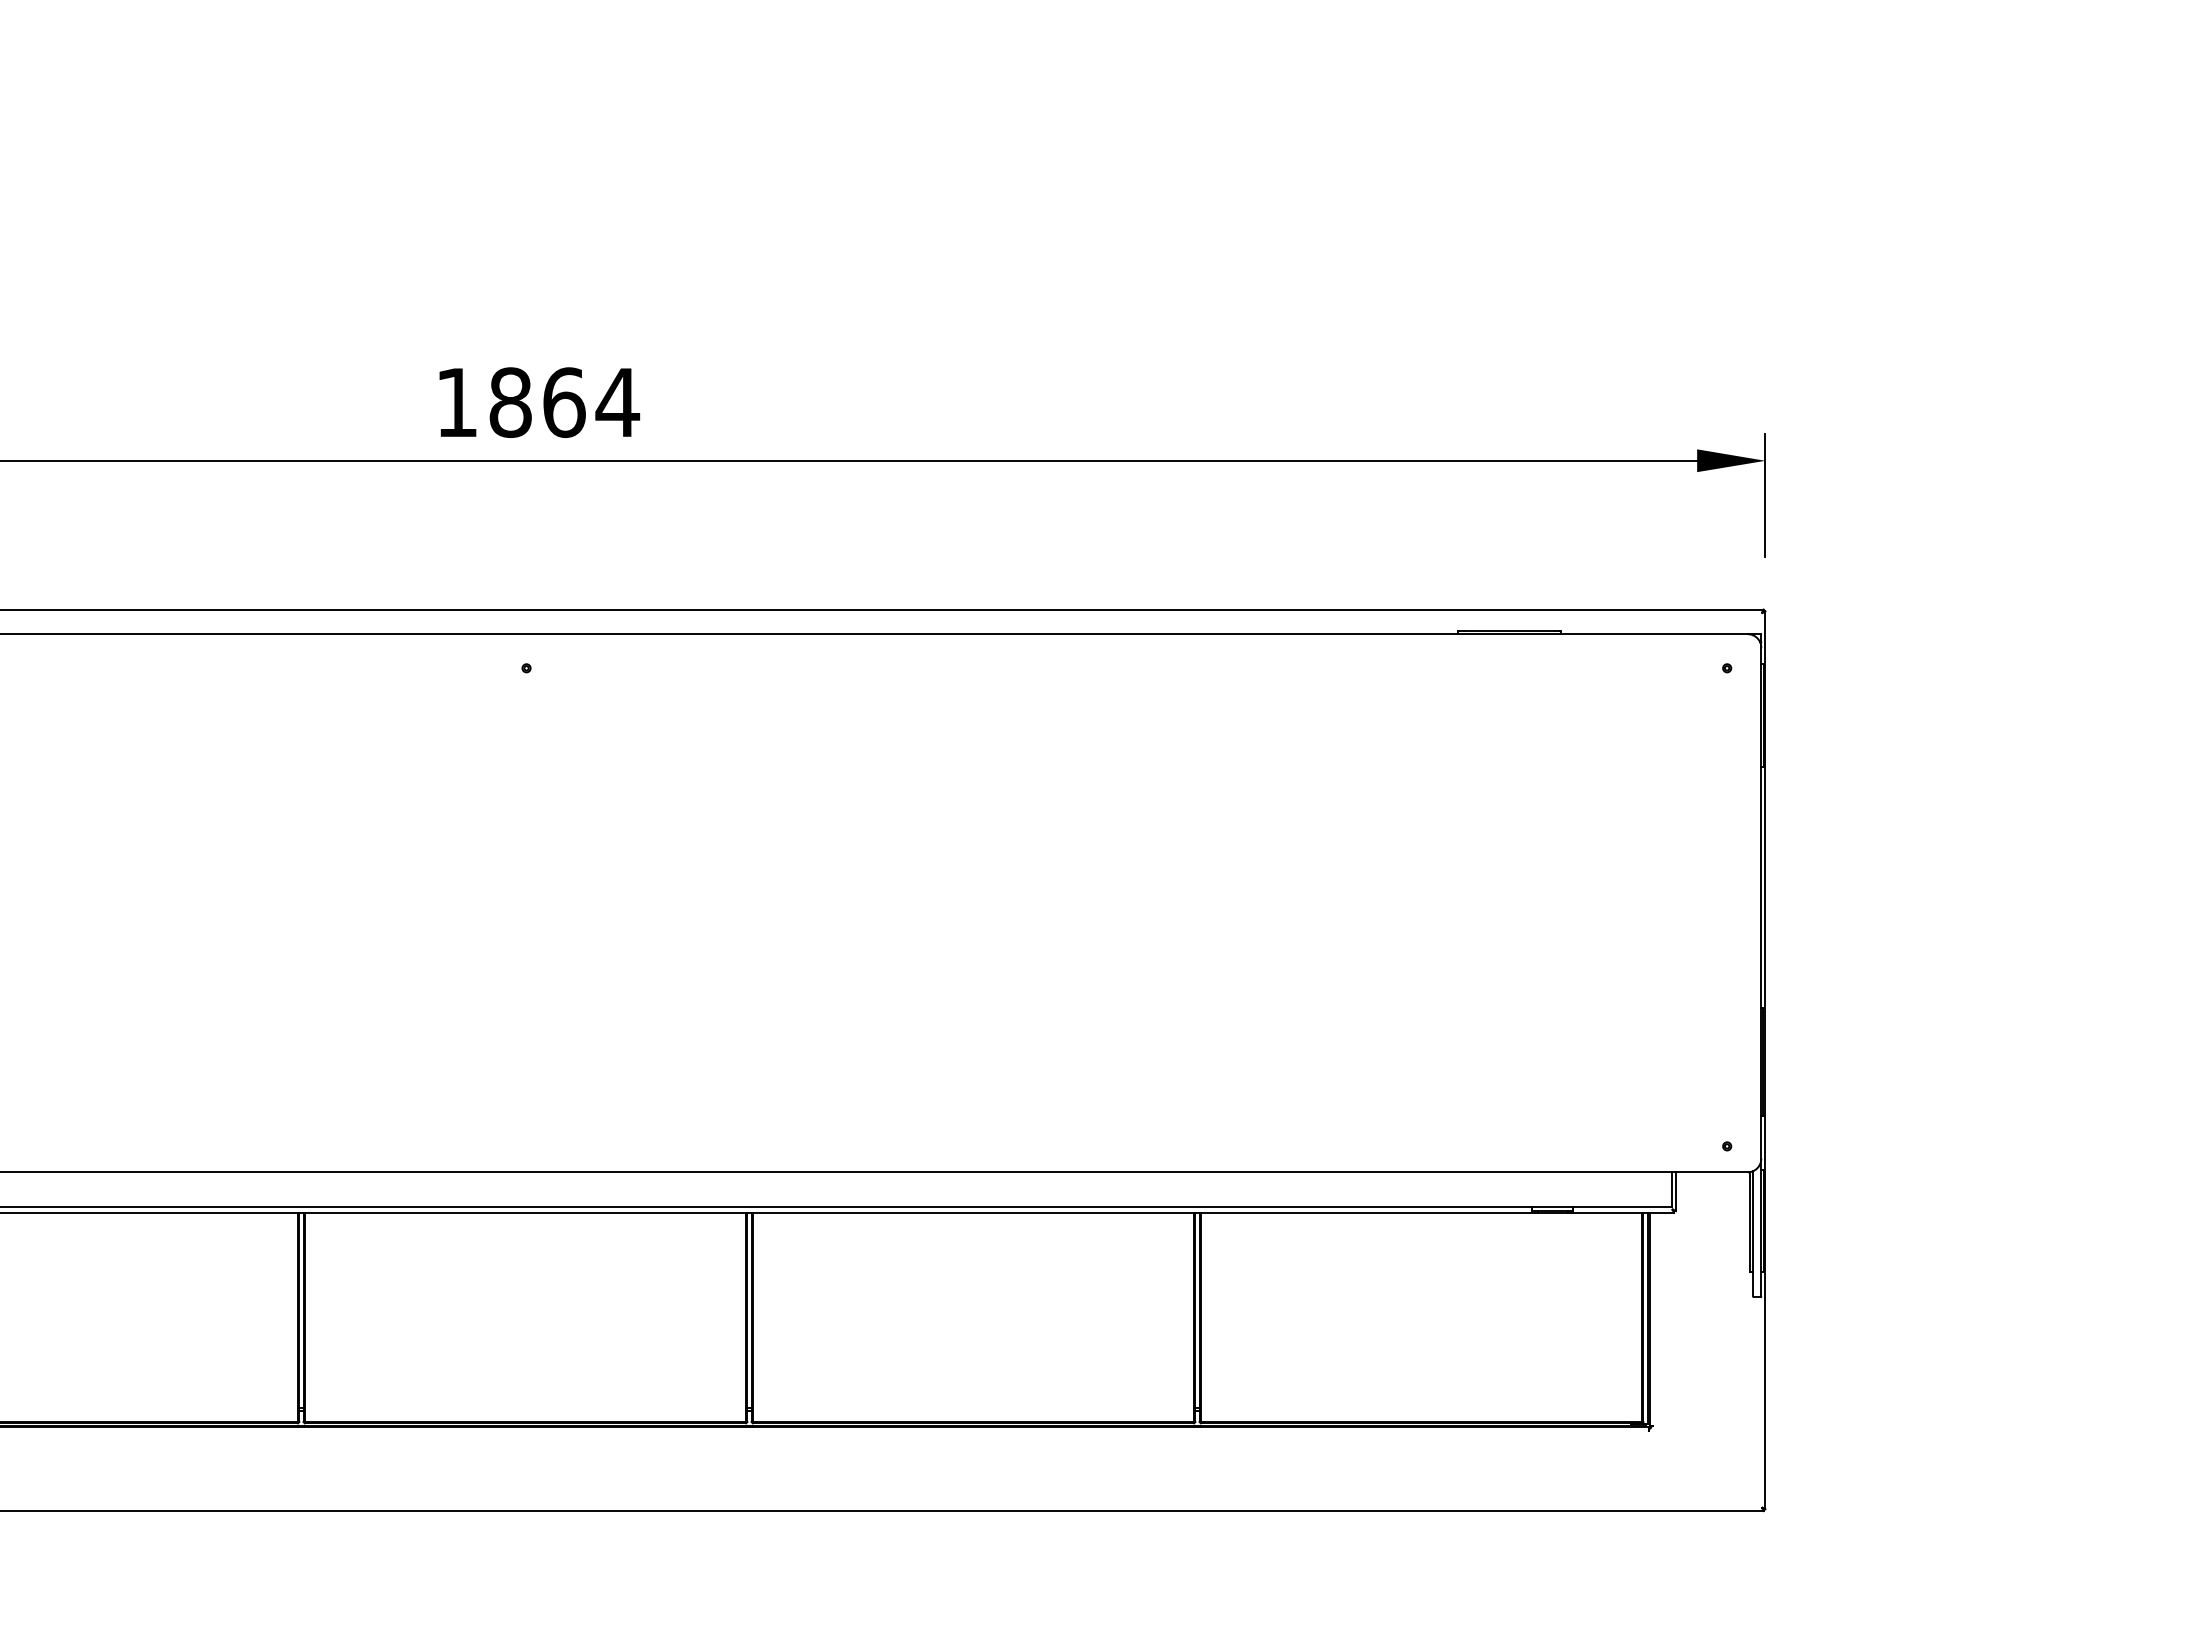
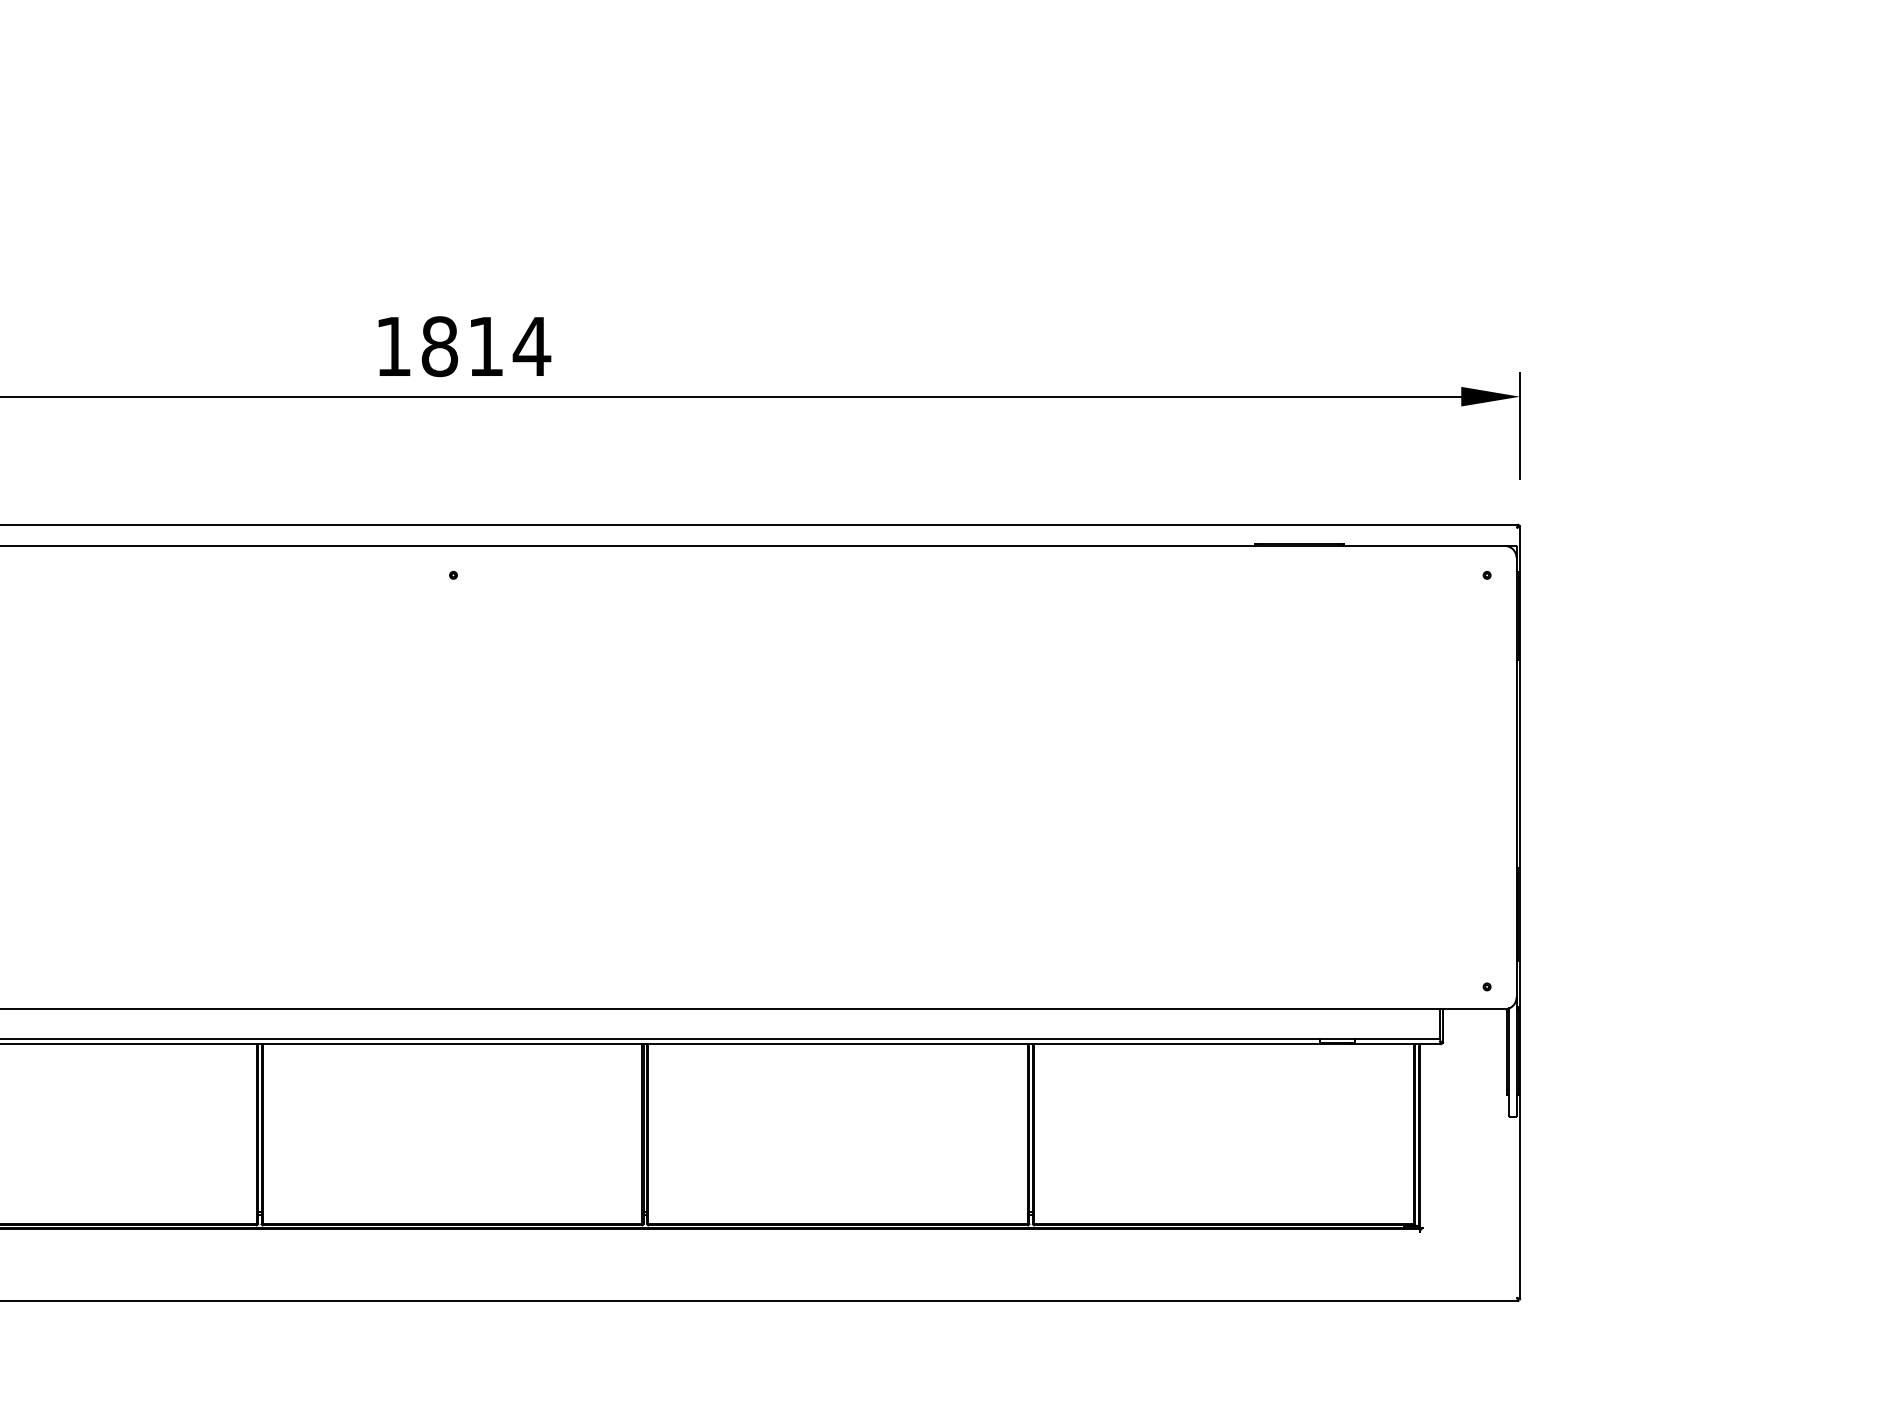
text: (564, 402) -> (486, 346), 1864 -> 1814

